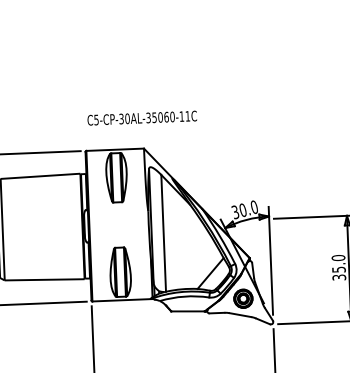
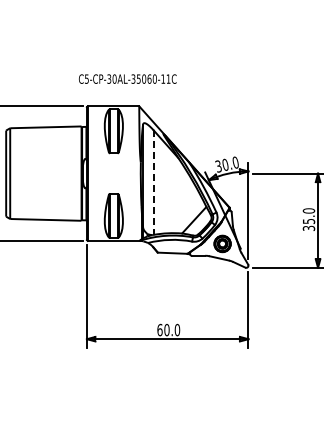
text: (141, 117) -> (127, 78), moved
line: (163, 234) -> (153, 183), solid -> dashed

